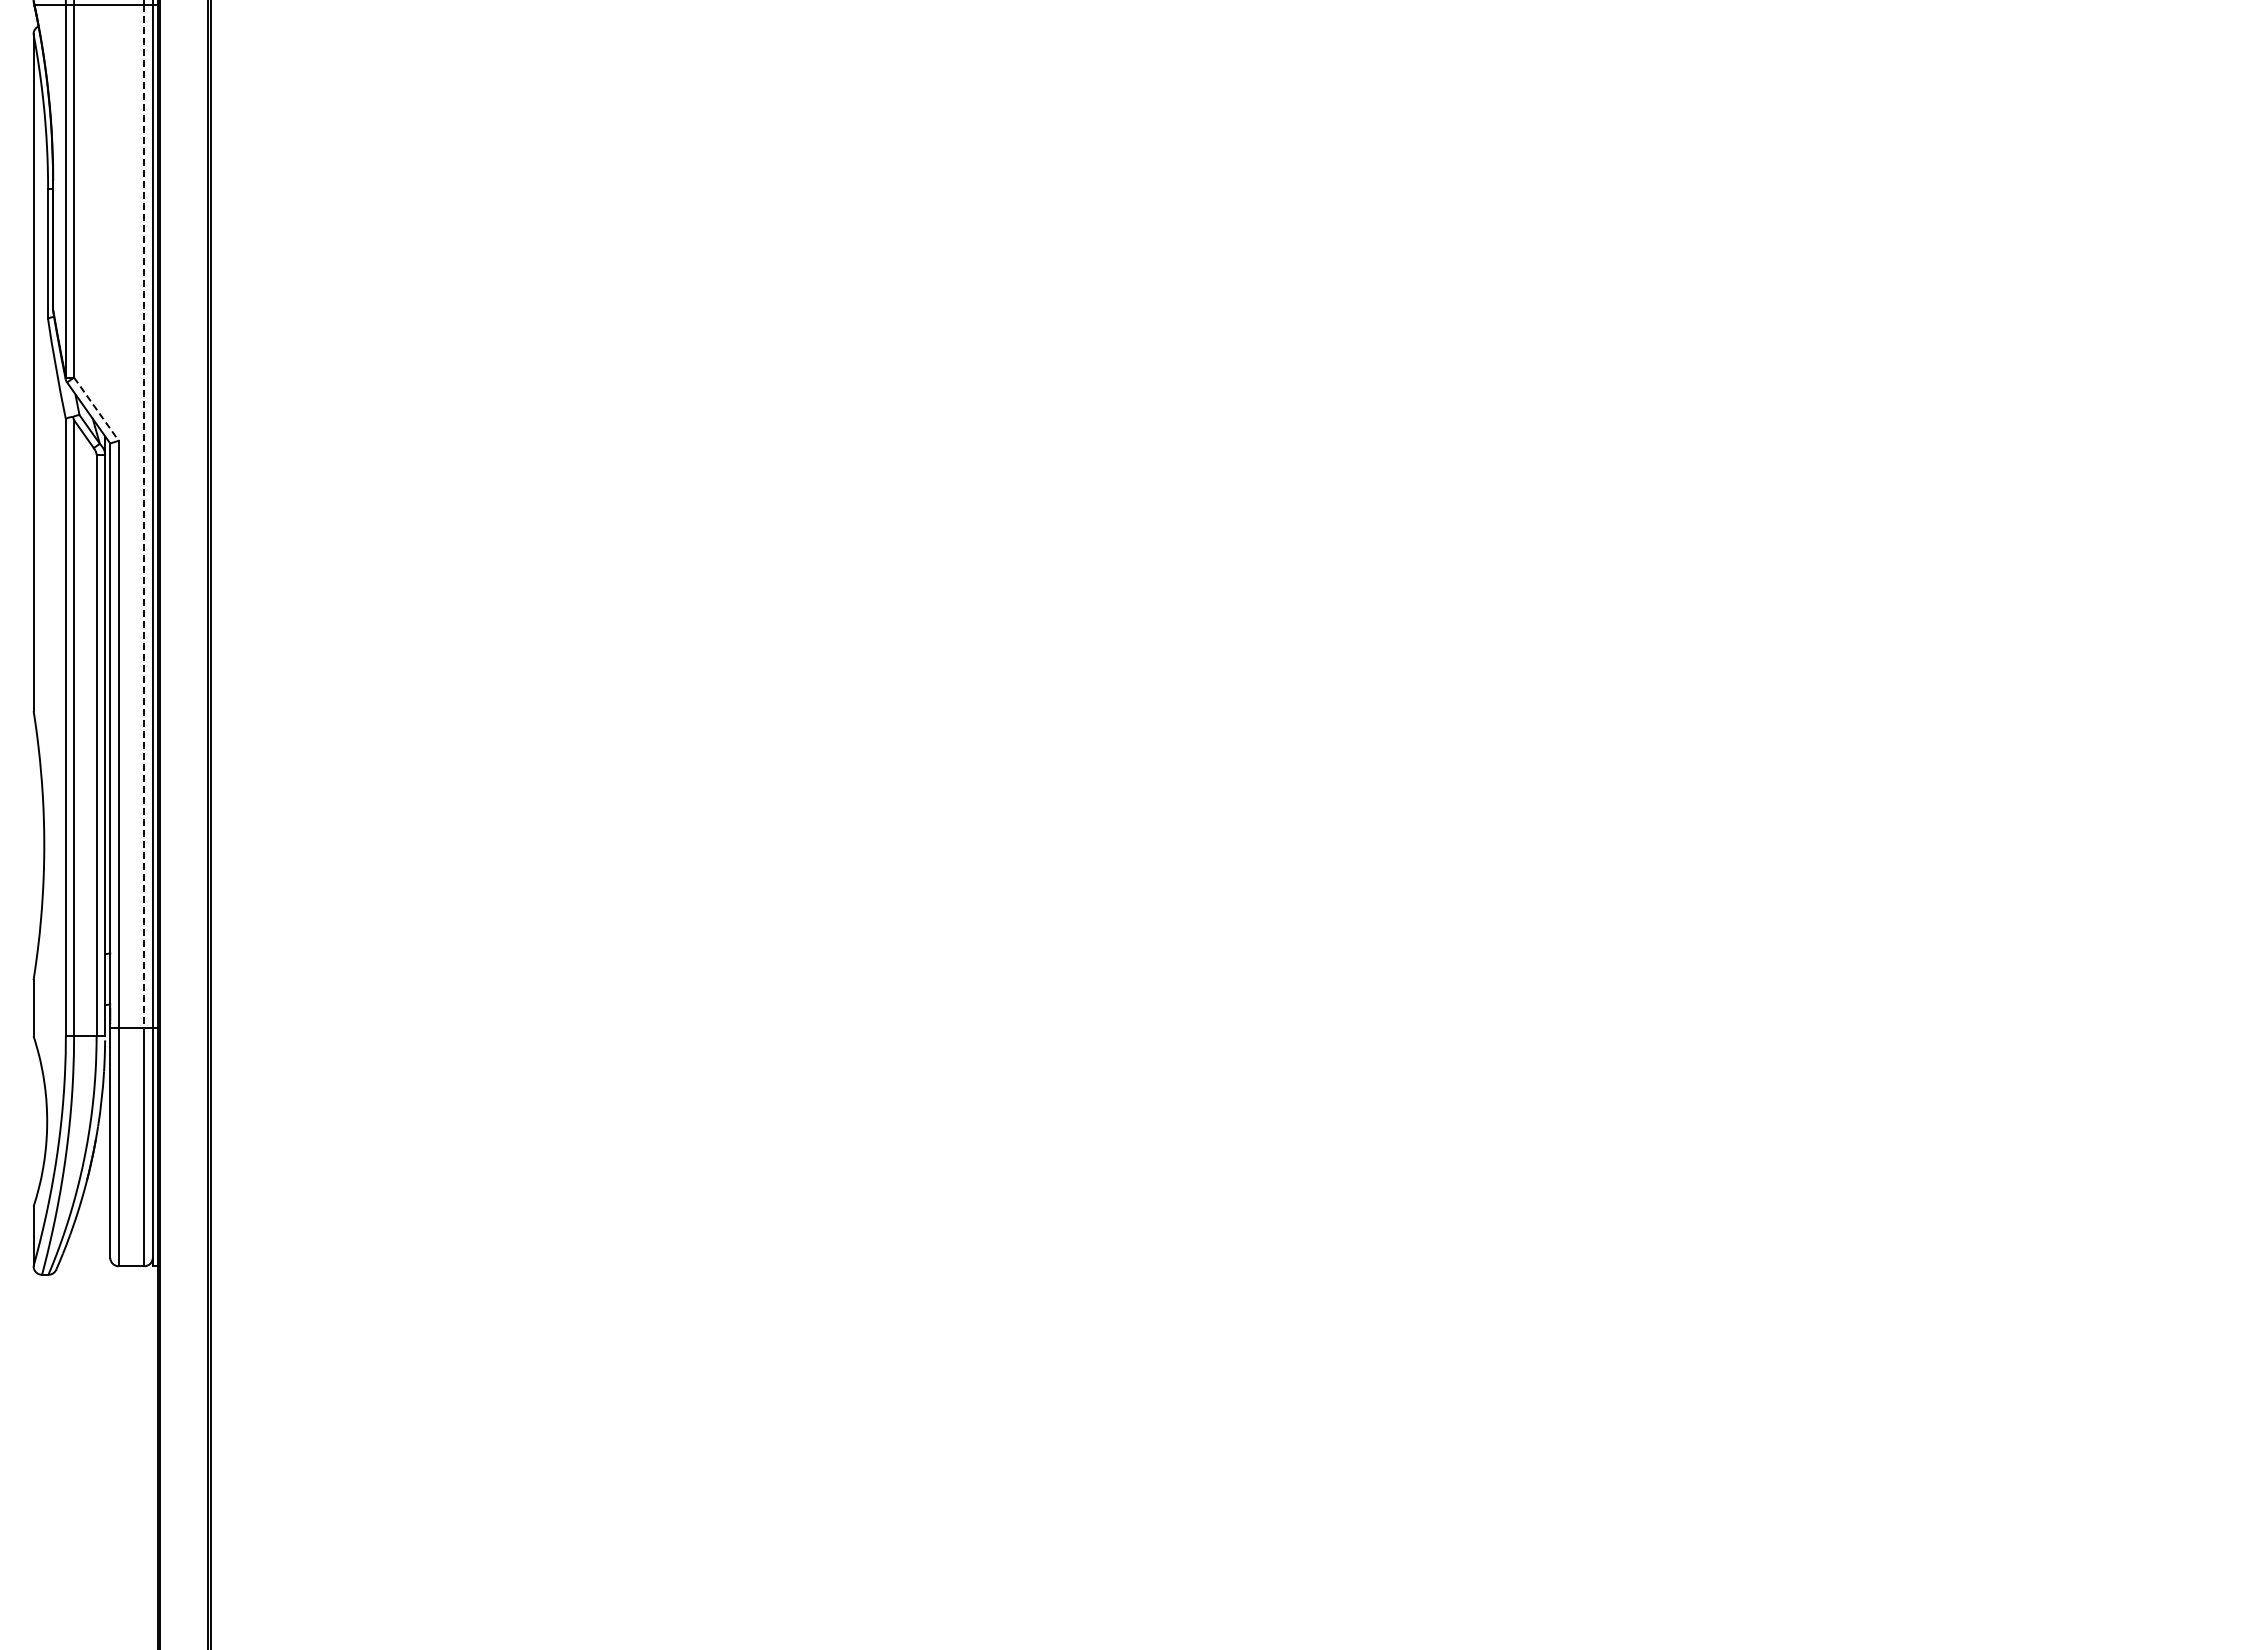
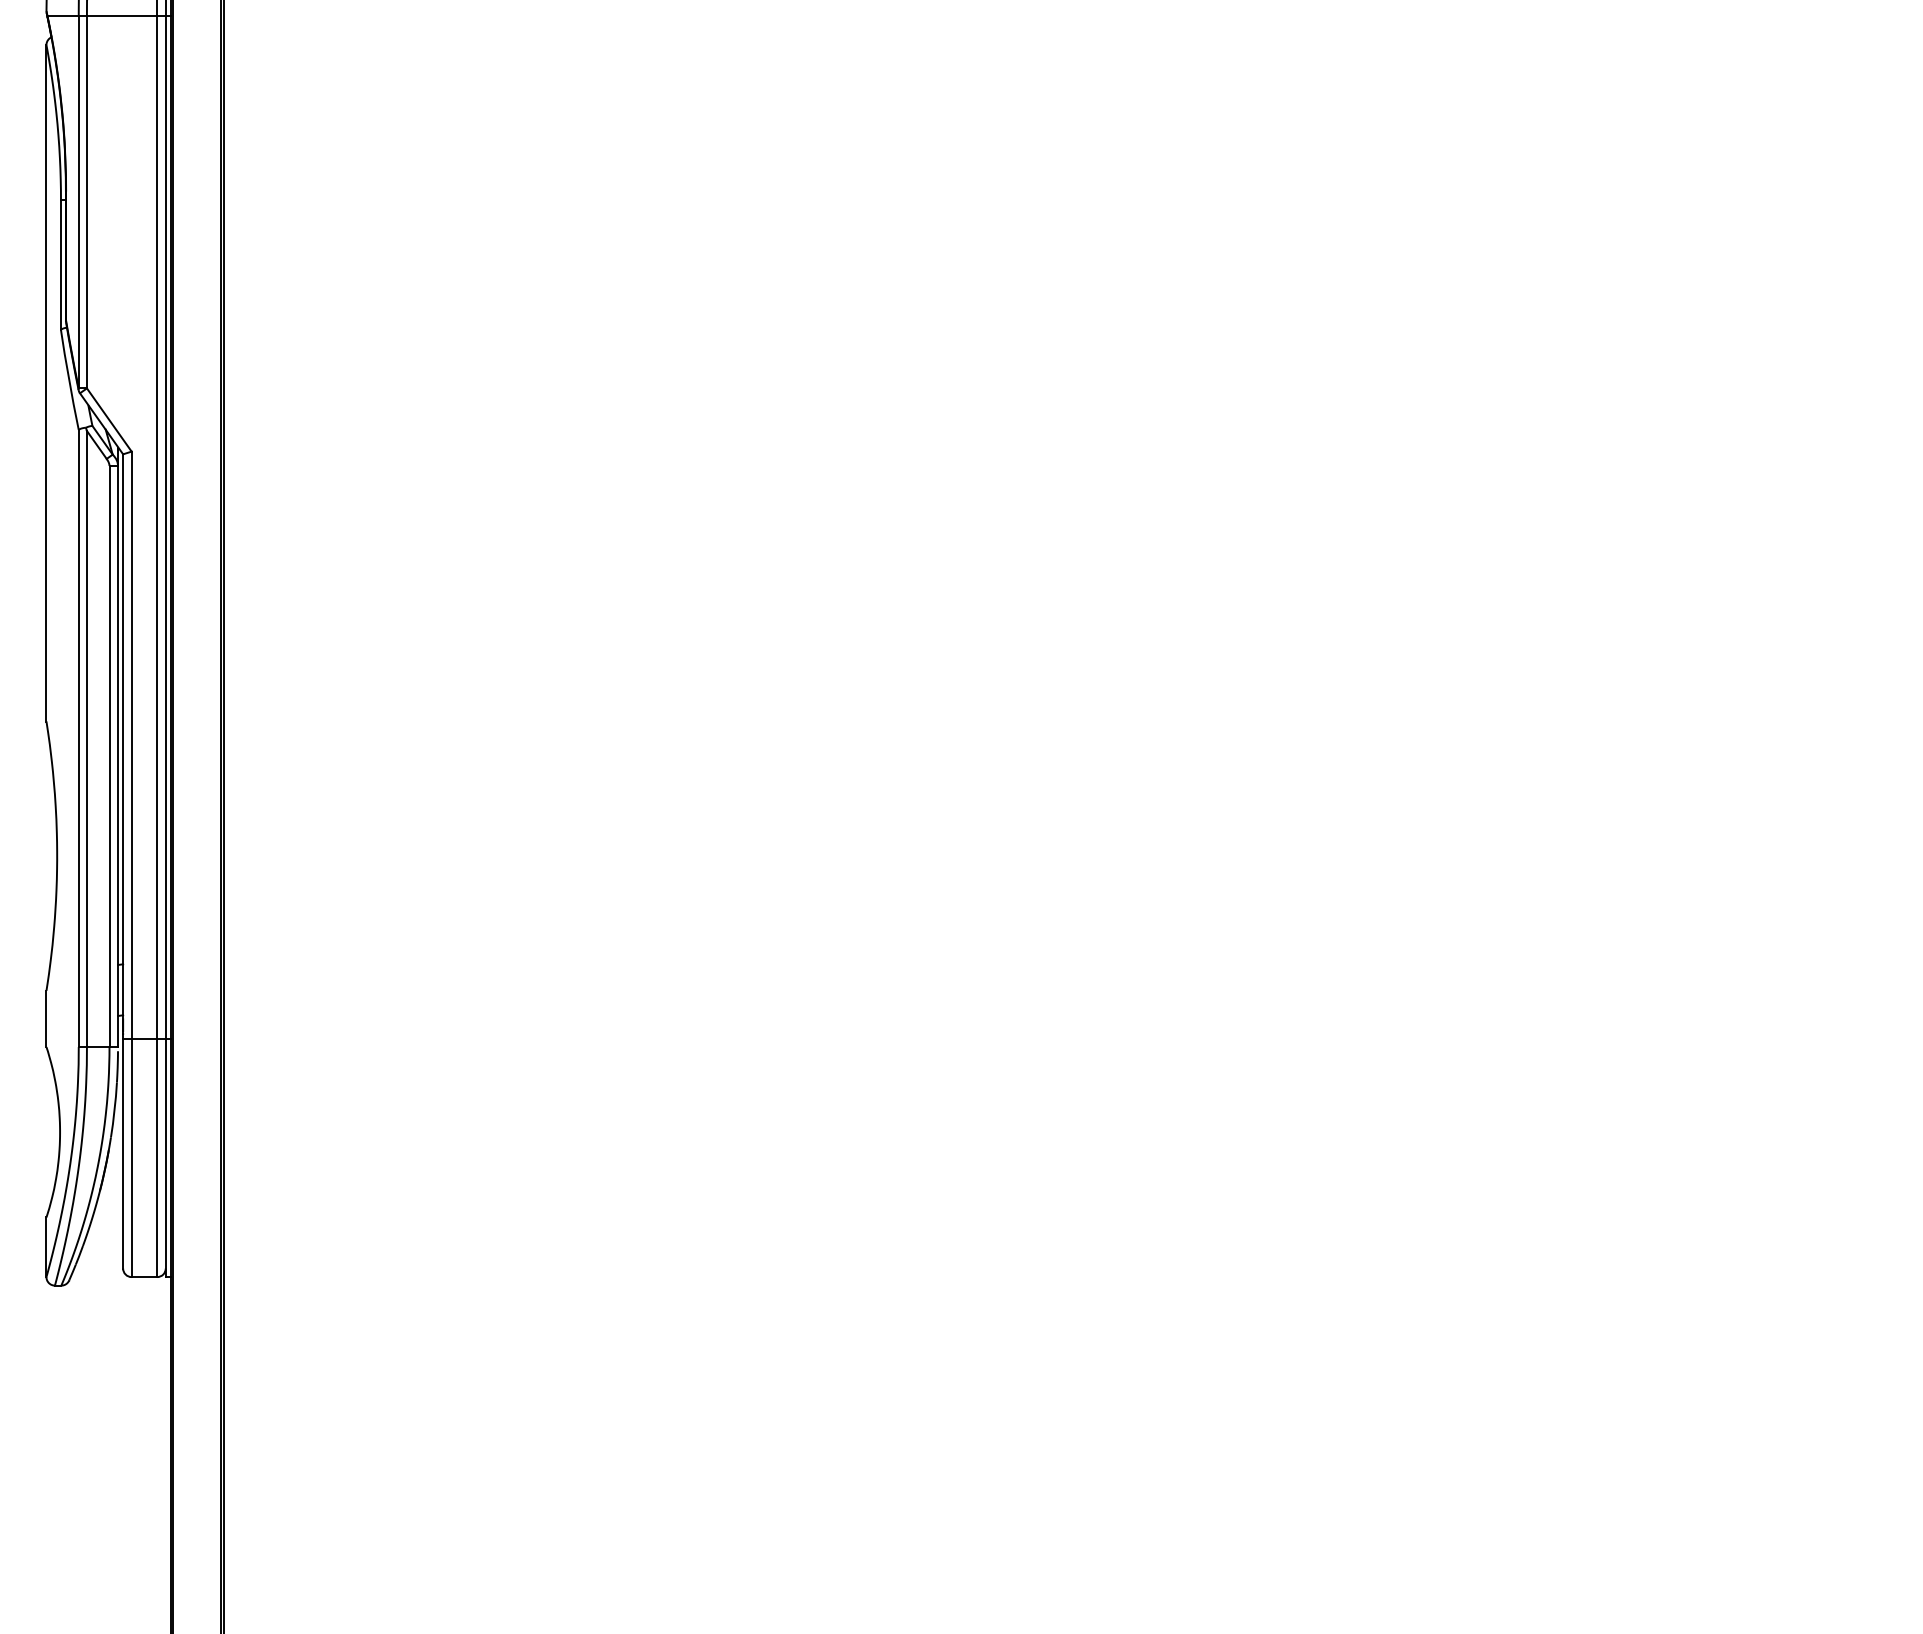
line: (96, 409) -> (109, 420), dashed -> solid
line: (144, 517) -> (157, 528), dashed -> solid

